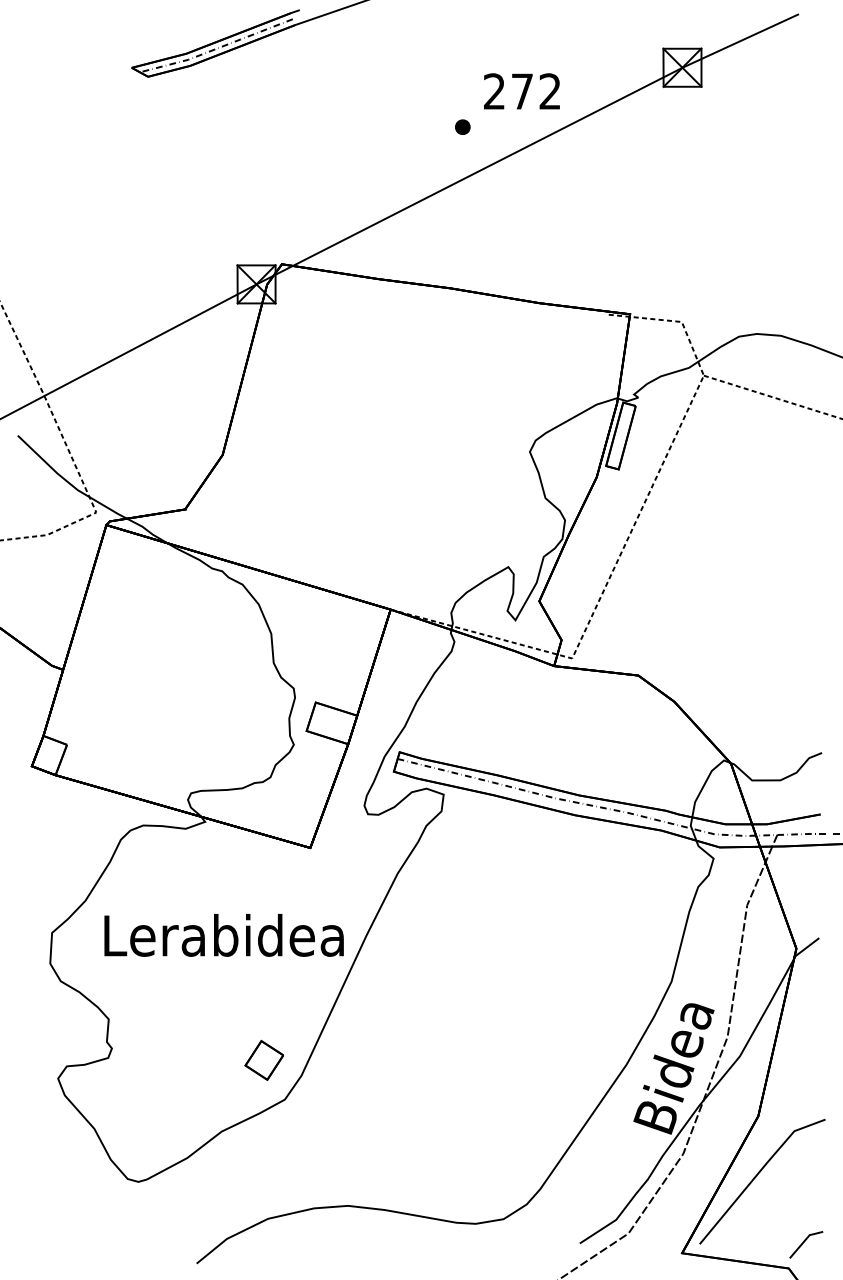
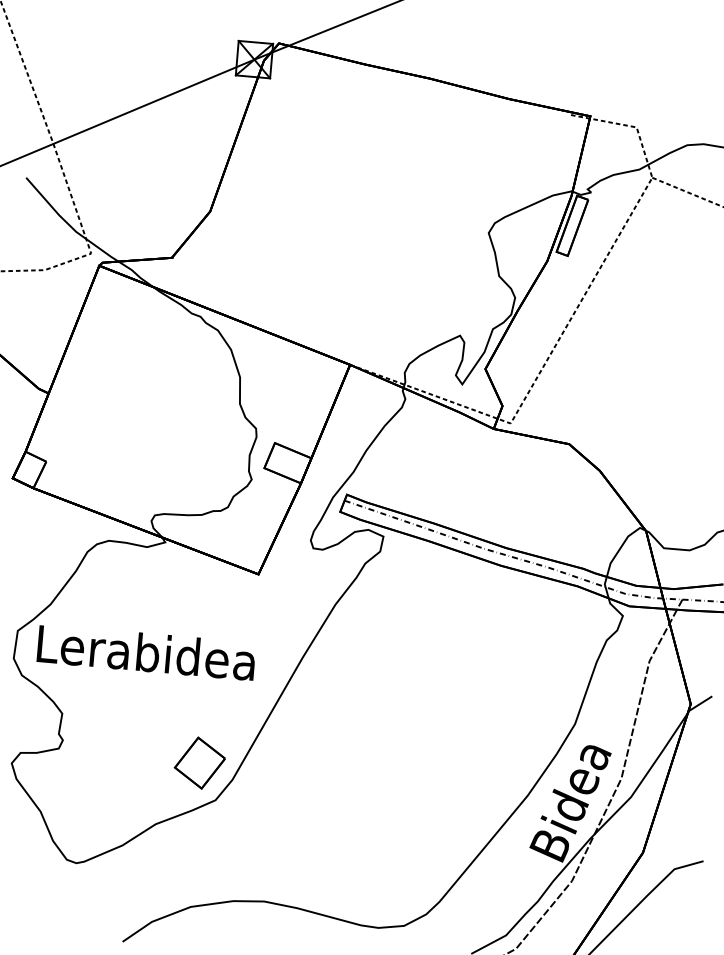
text: (223, 935) -> (145, 652), moved
part: (264, 1060) -> (200, 763), size x1.43

